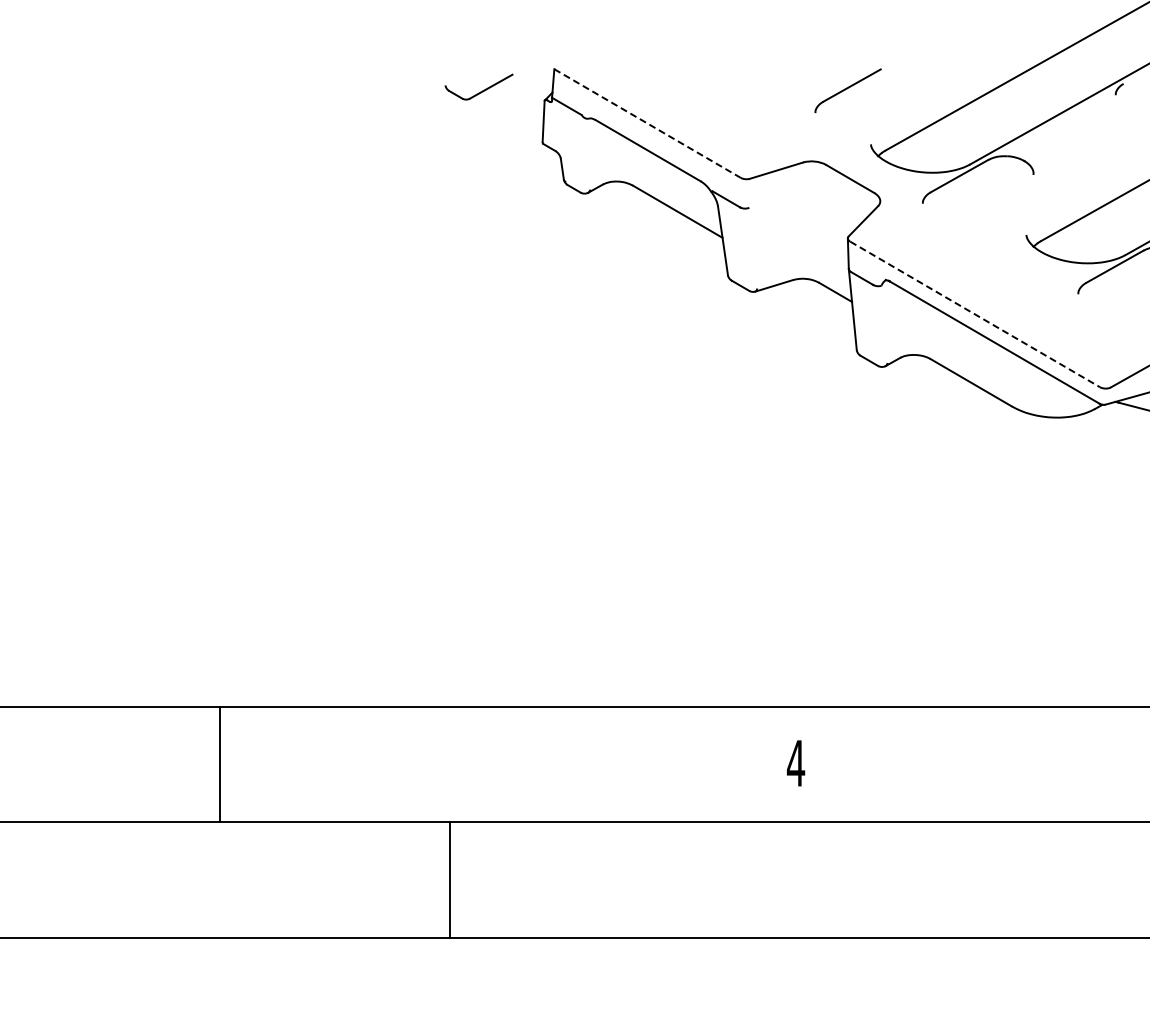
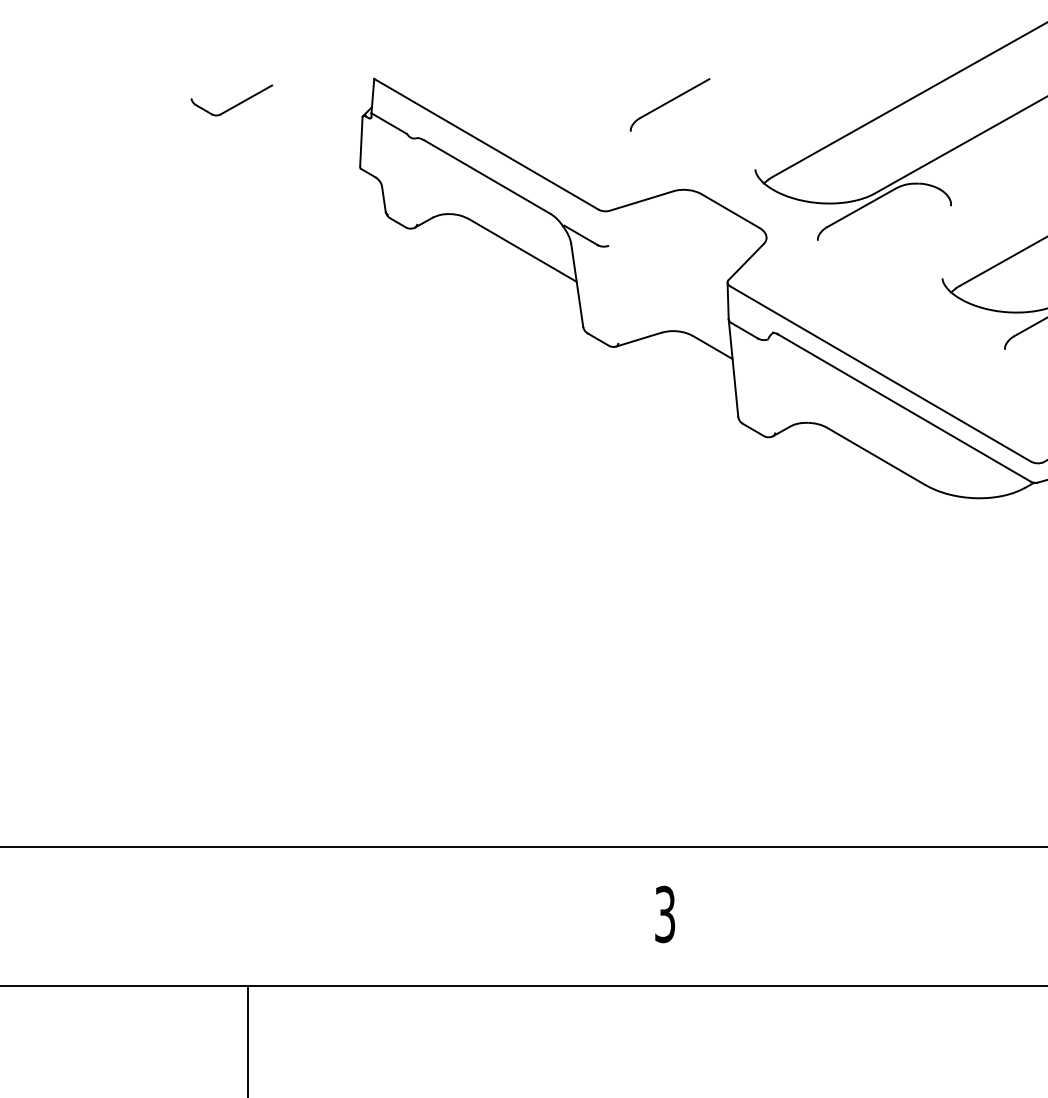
part: (478, 86) -> (231, 99), moved
part: (847, 90) -> (669, 104), moved
line: (647, 123) -> (486, 144), dashed -> solid
line: (975, 314) -> (881, 374), dashed -> solid
text: (795, 763) -> (664, 914), 4 -> 3

